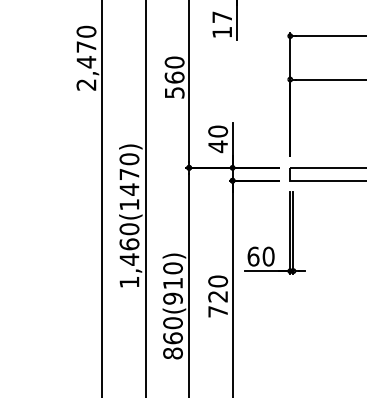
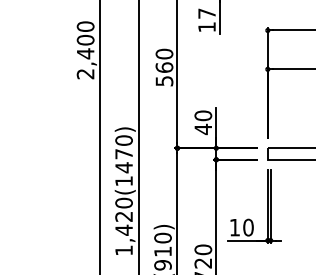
text: (86, 46) -> (85, 39), 2,470 -> 2,400
text: (129, 244) -> (124, 216), 1,460(1470) -> 1,420(1470)
text: (253, 256) -> (234, 227), 60 -> 10

